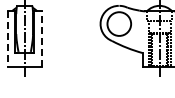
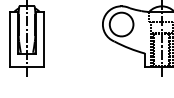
line: (7, 38) -> (9, 38), dashed -> solid
line: (41, 38) -> (43, 38), dashed -> solid

